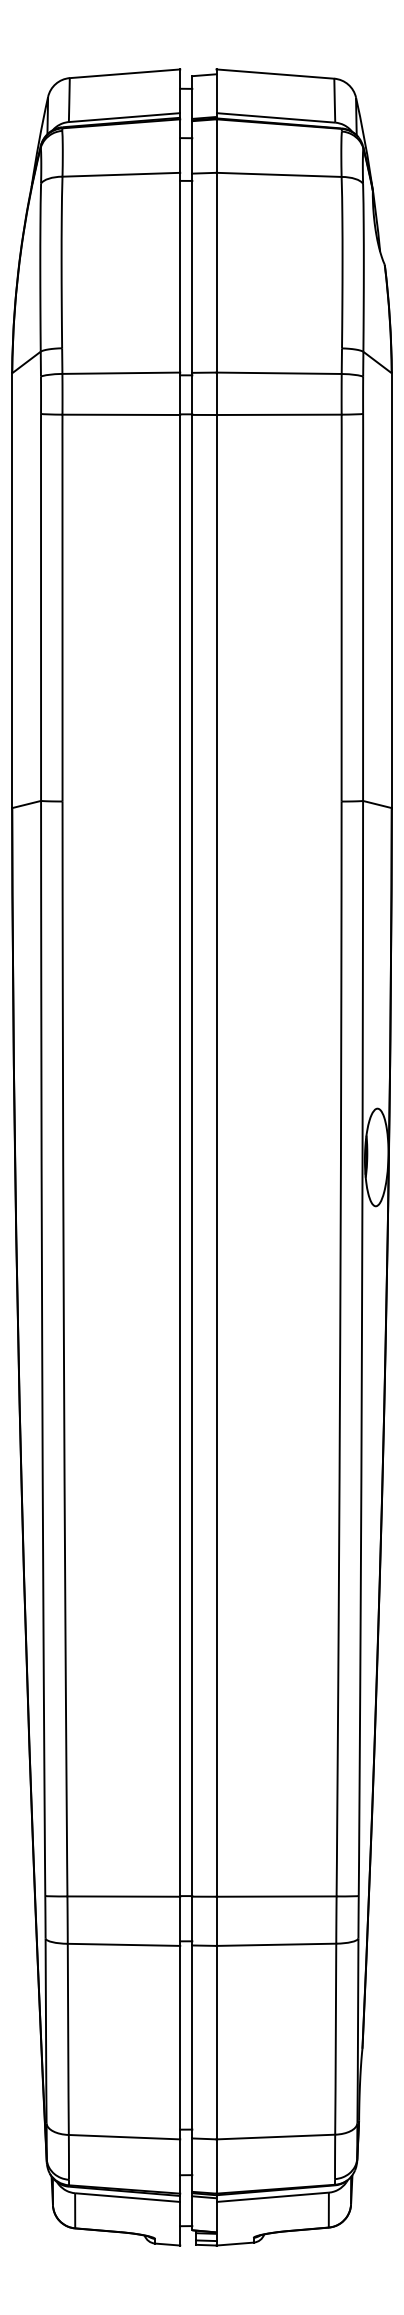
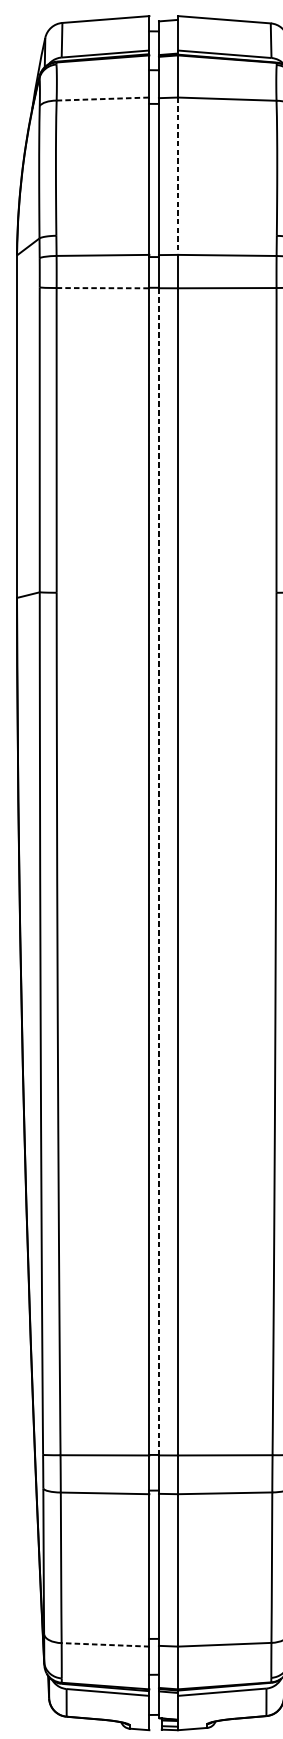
line: (121, 174) -> (103, 98), solid -> dashed
line: (216, 272) -> (177, 176), solid -> dashed
line: (121, 414) -> (103, 287), solid -> dashed
line: (192, 1155) -> (159, 871), solid -> dashed
line: (124, 2137) -> (105, 1645), solid -> dashed

